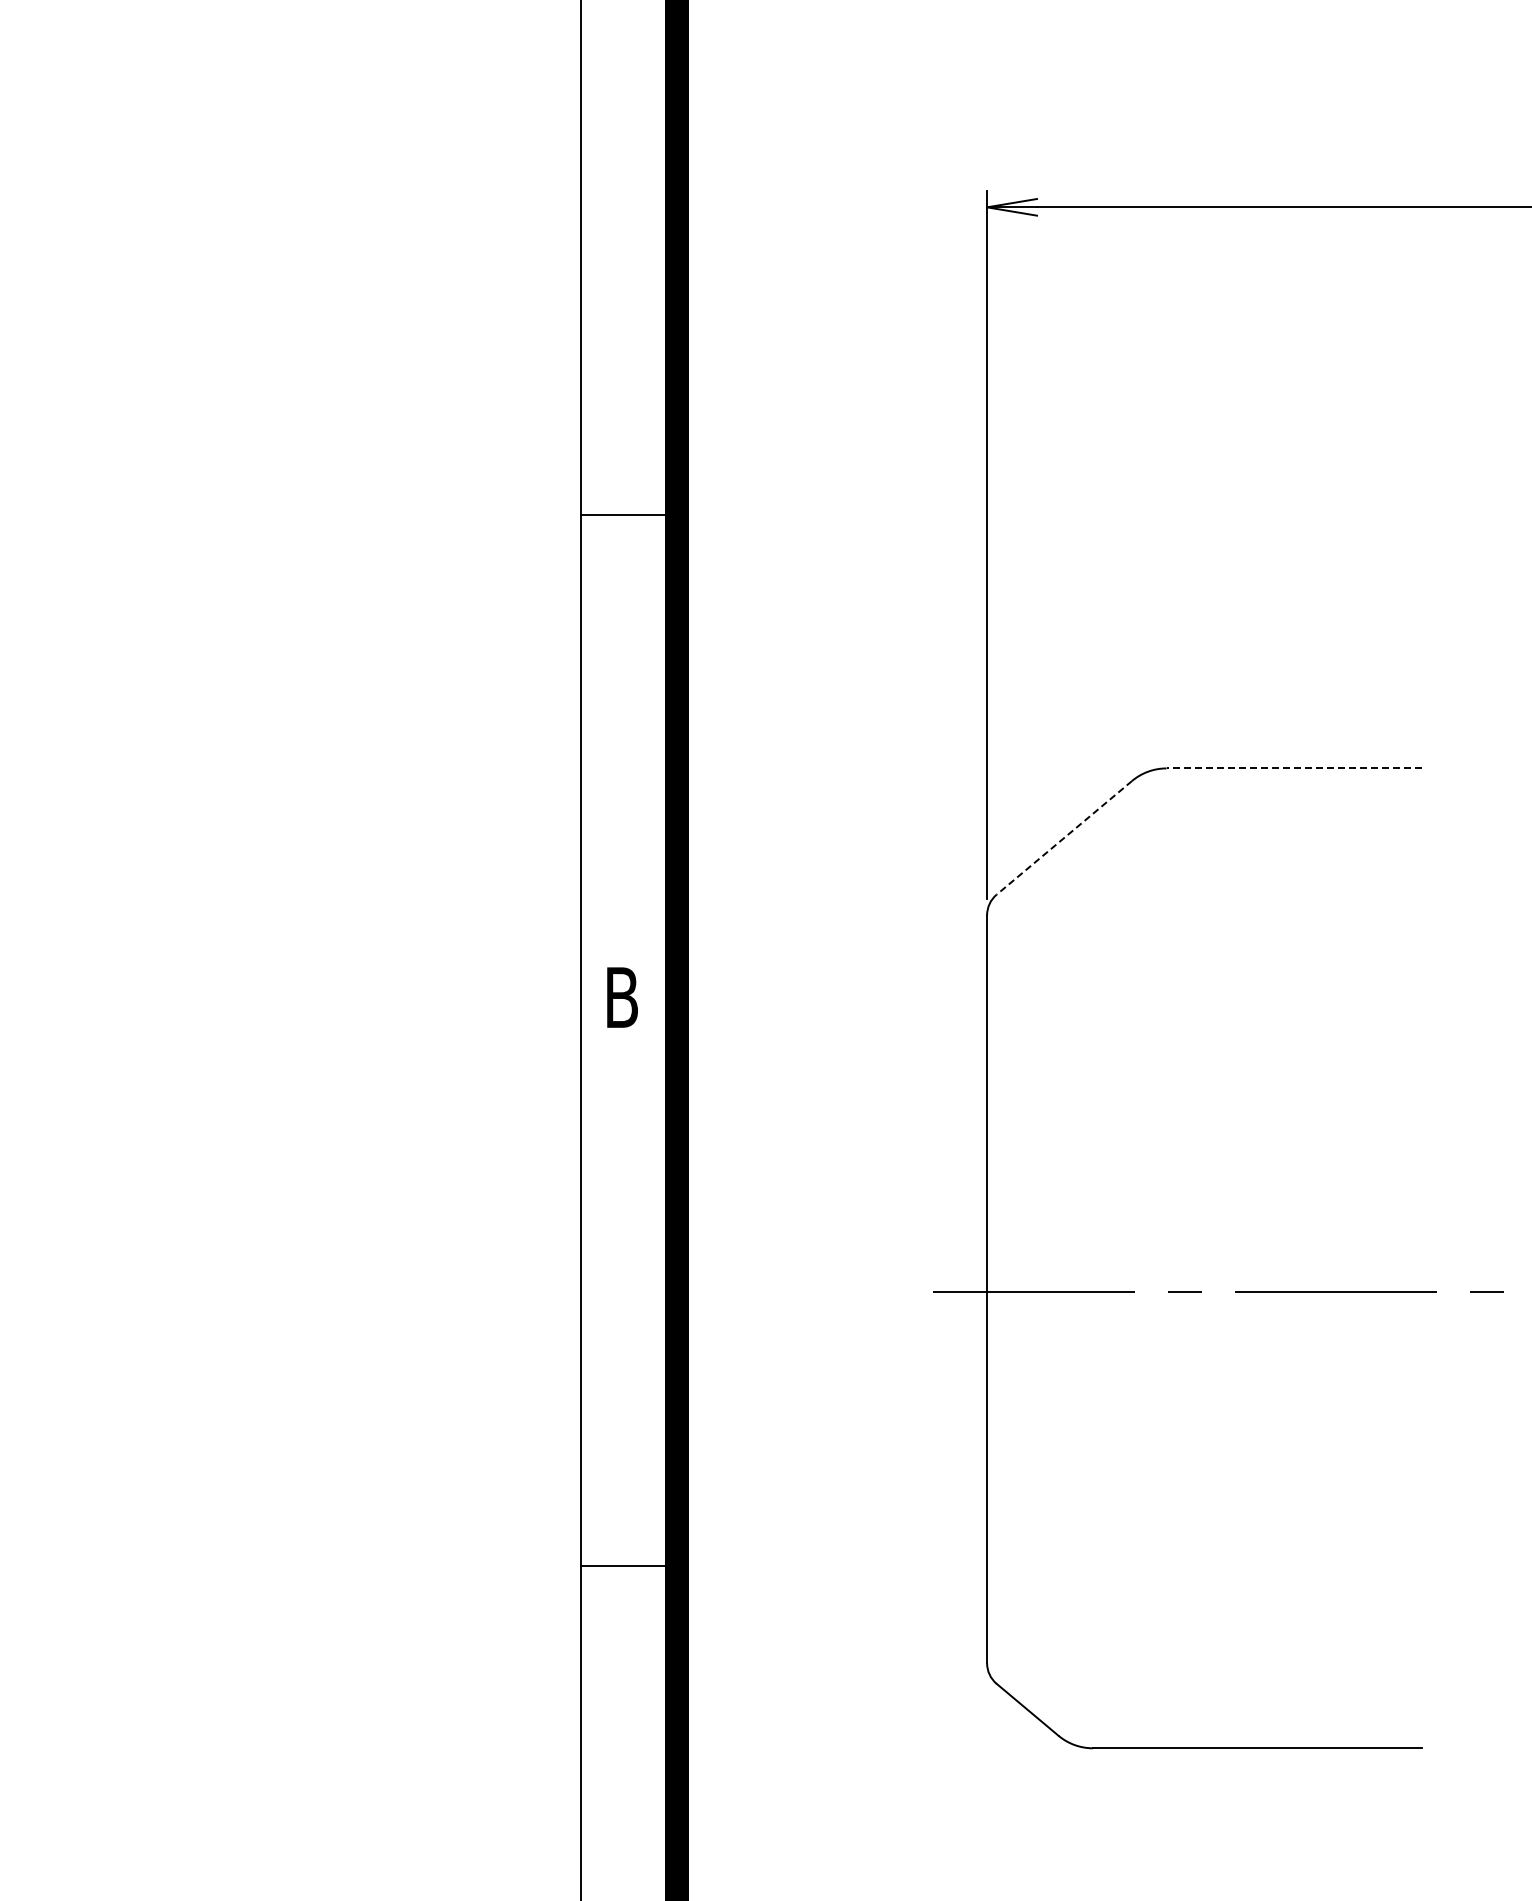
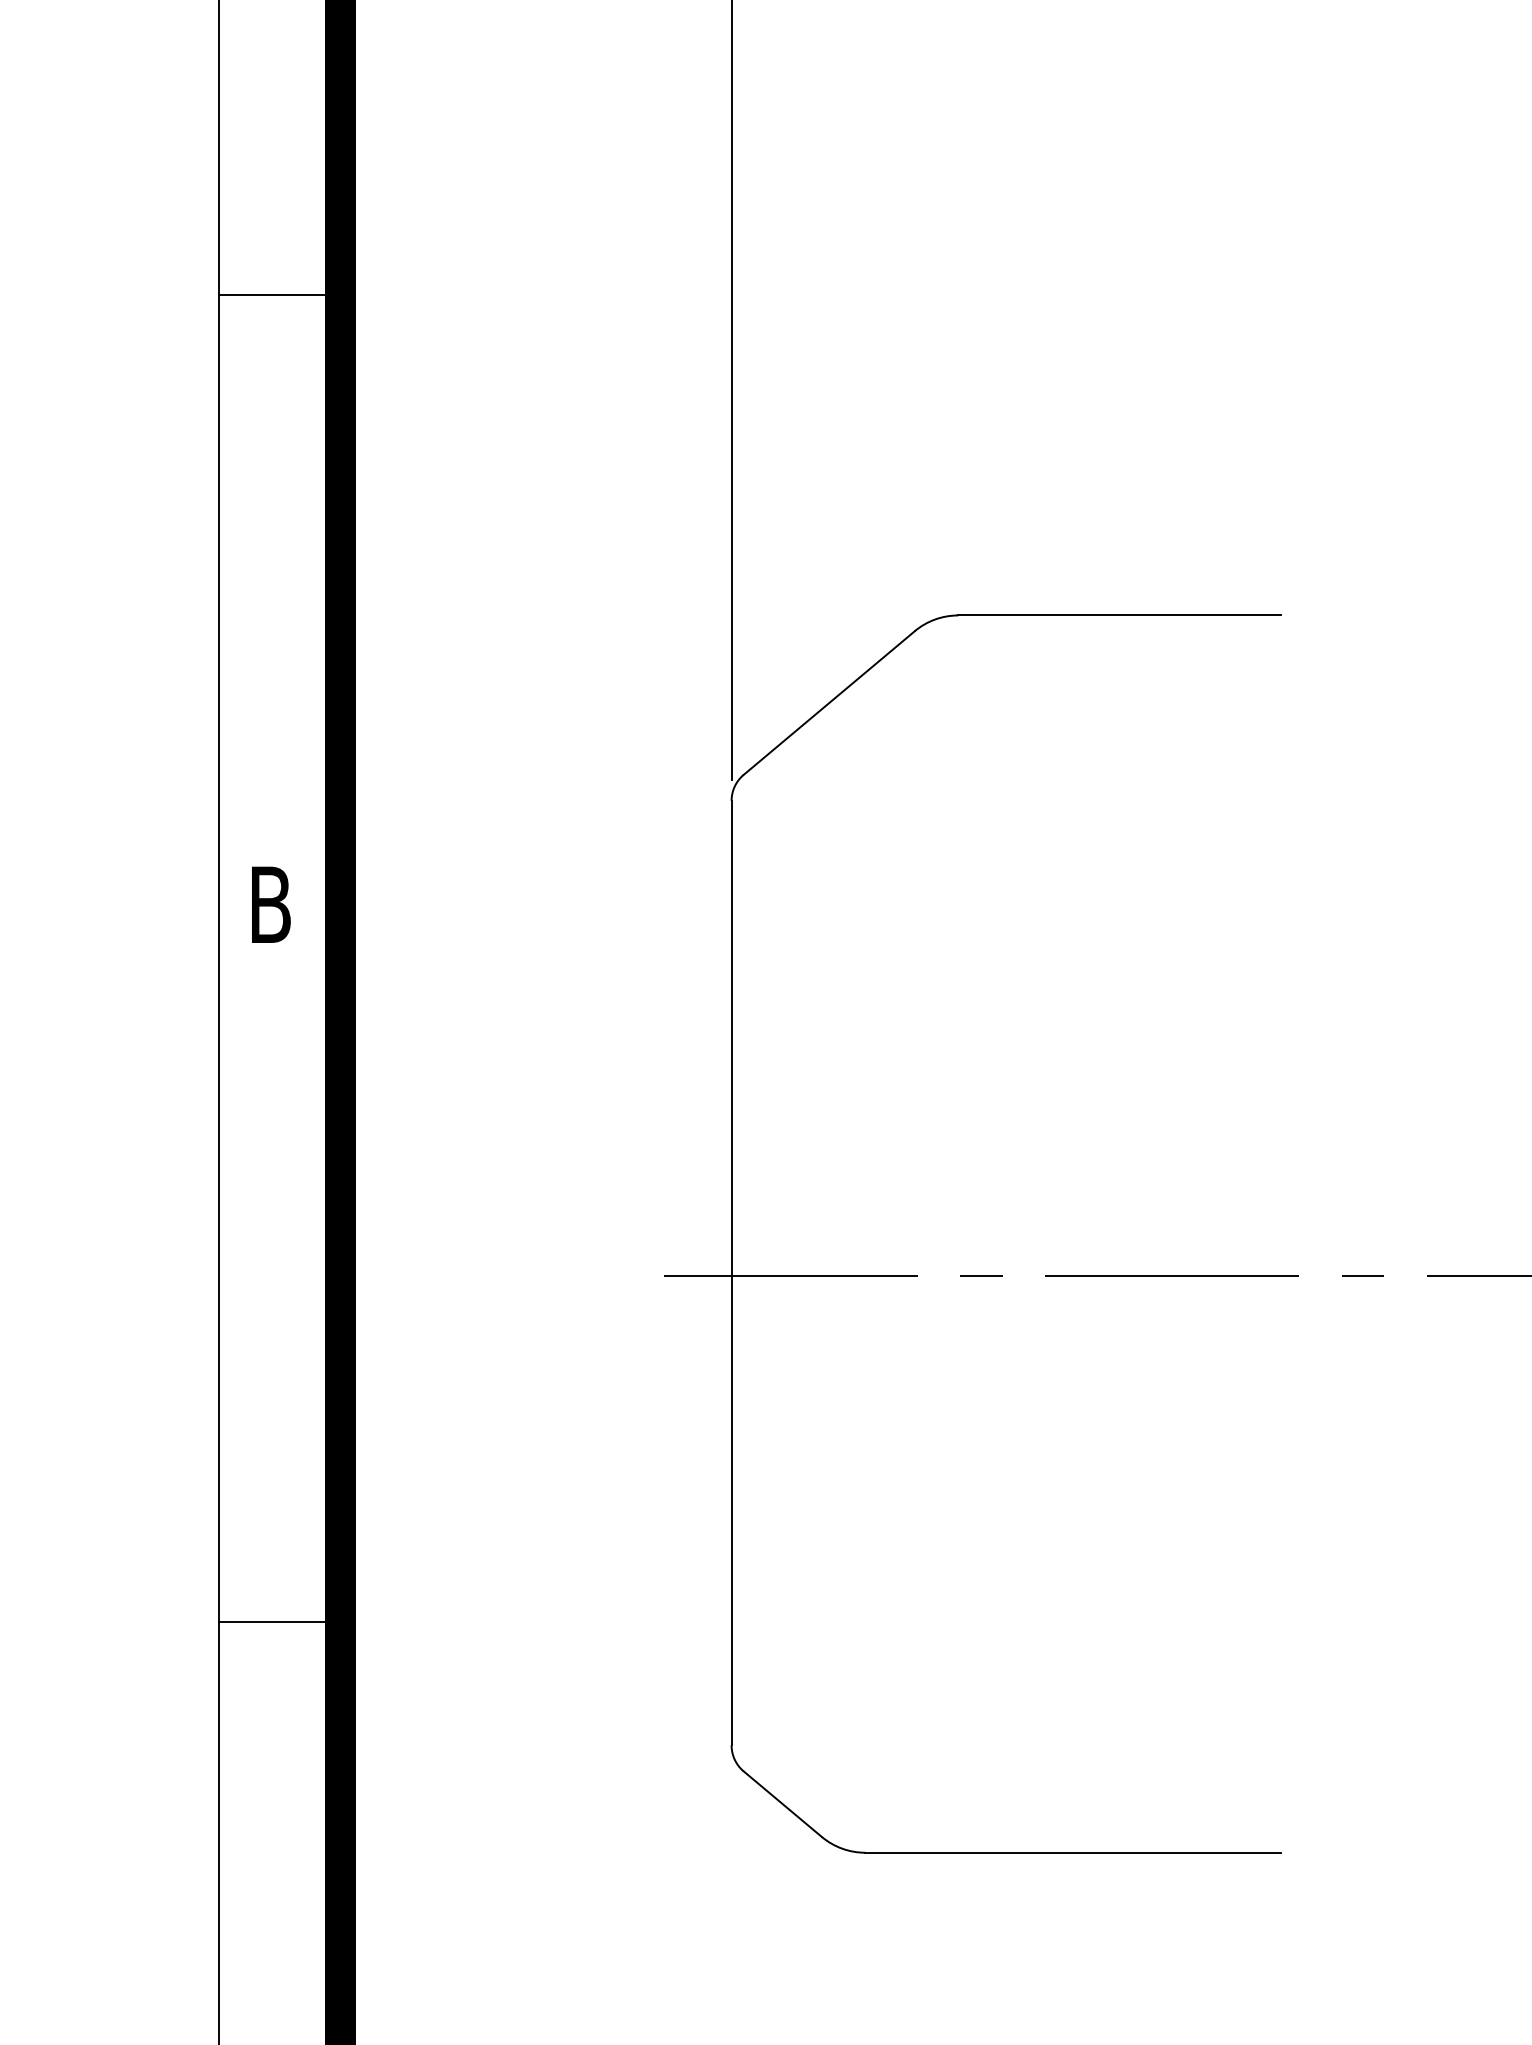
line: (1294, 768) -> (1119, 615), dashed -> solid
line: (1064, 838) -> (829, 703), dashed -> solid

